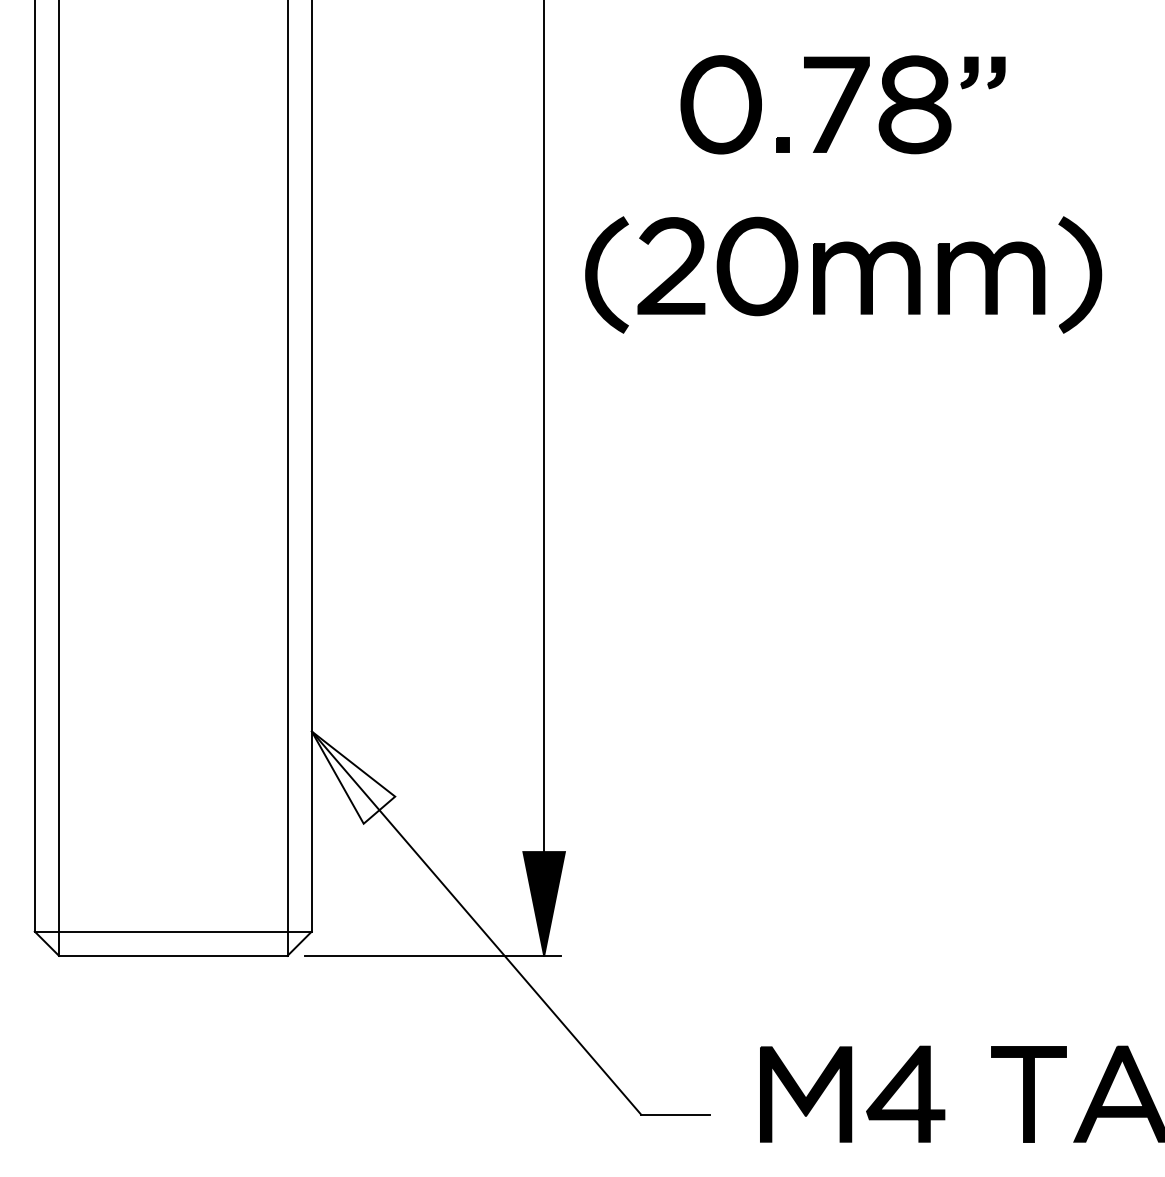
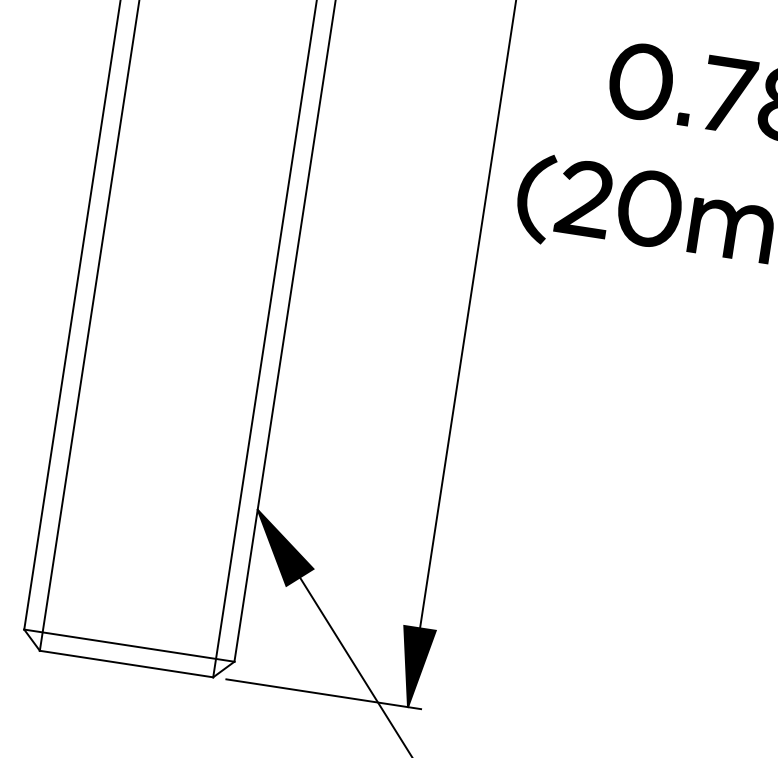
fill: (353, 777) -> (284, 549), added

